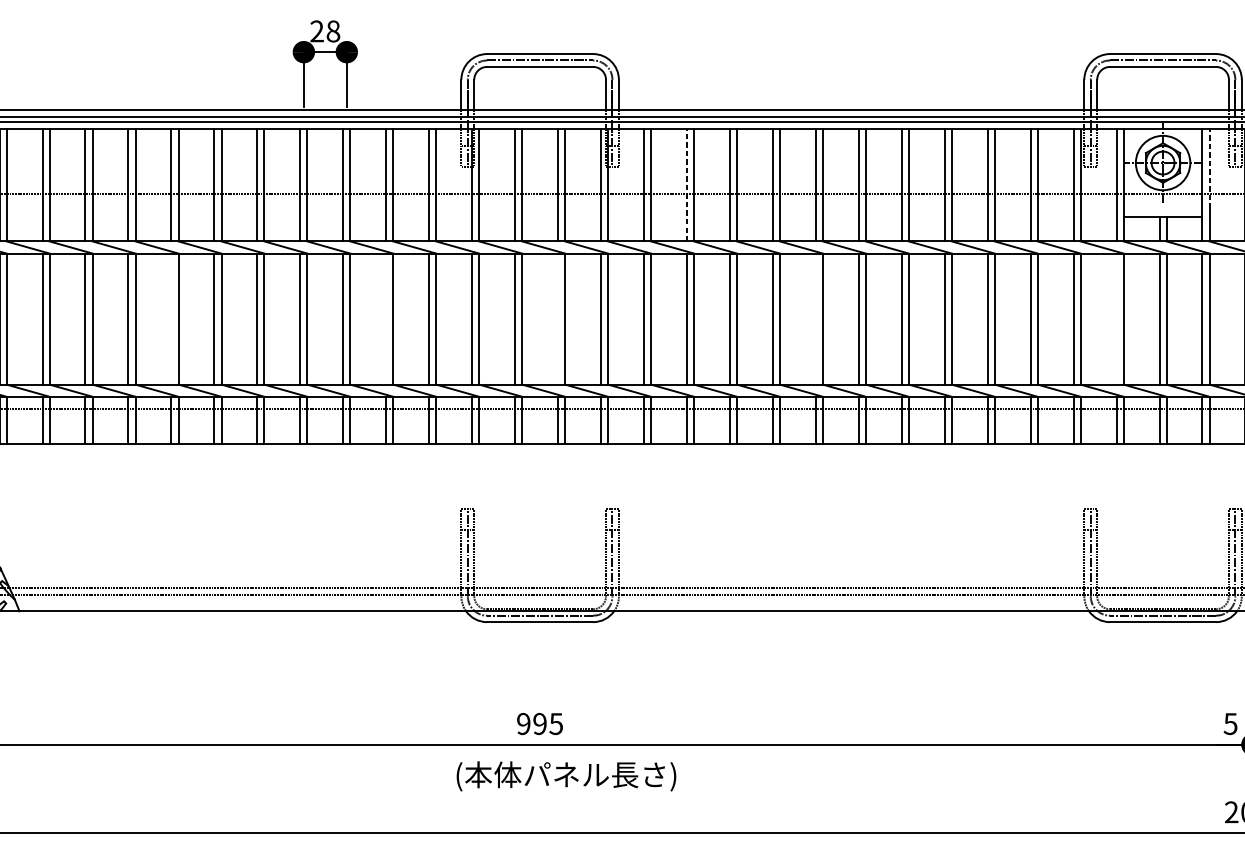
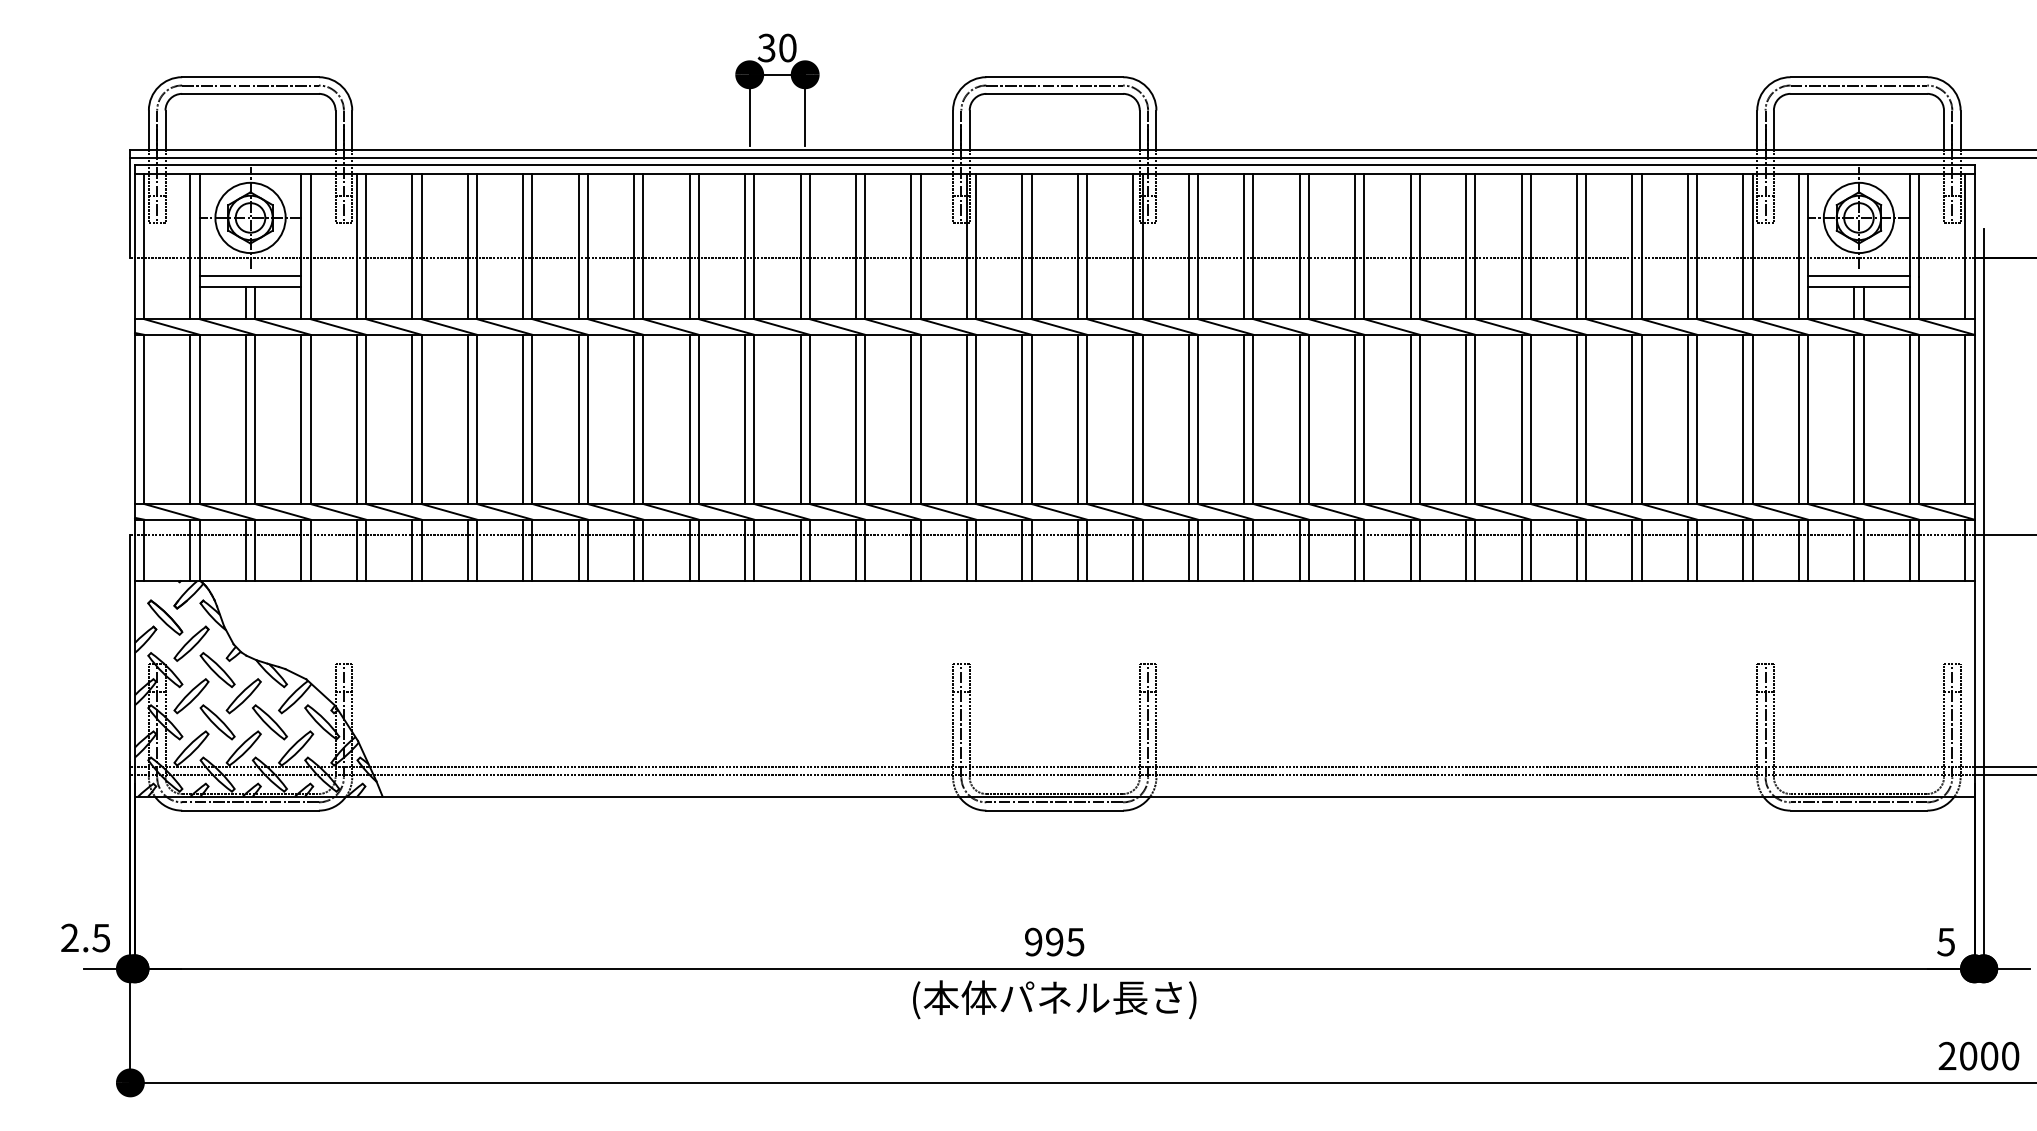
text: (324, 31) -> (776, 48), 28 -> 30
line: (1209, 168) -> (1919, 225), dashed -> solid
line: (687, 185) -> (1244, 246), dashed -> solid
line: (1162, 208) -> (1858, 276), added
line: (171, 319) -> (578, 419), added
line: (386, 319) -> (856, 419), added
line: (557, 319) -> (1077, 419), added
line: (815, 319) -> (1410, 419), added
line: (1116, 319) -> (1798, 419), added
text: (566, 776) -> (1054, 999), moved

